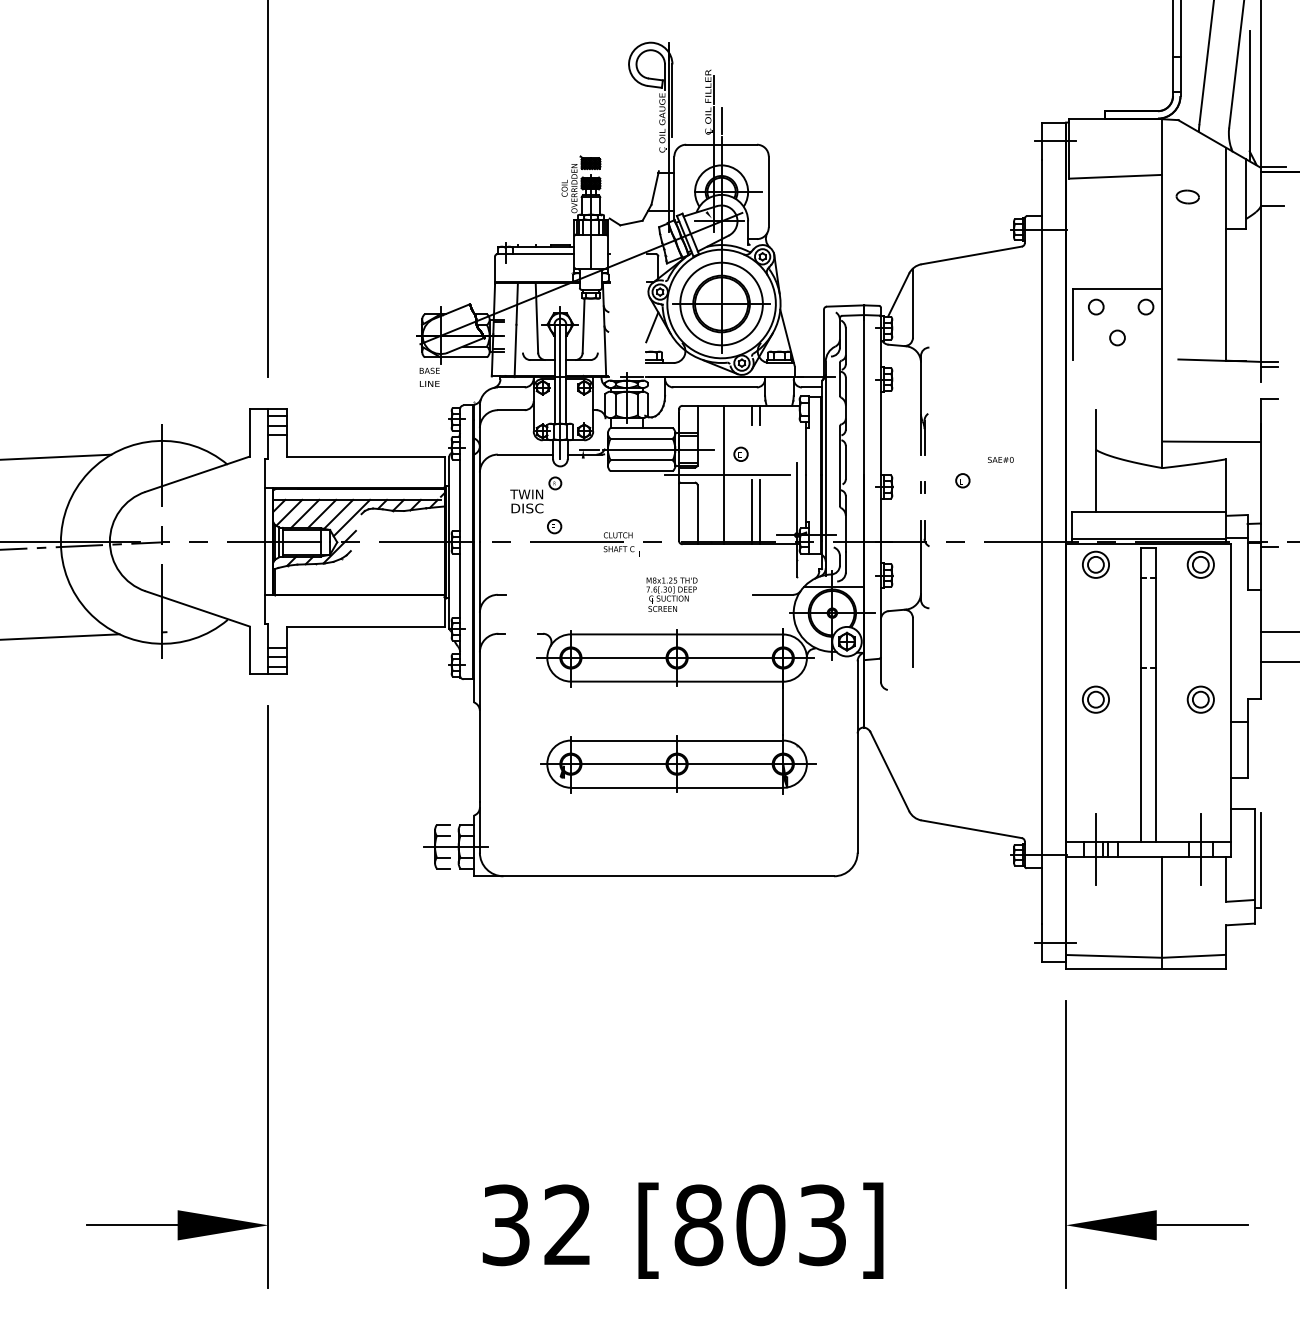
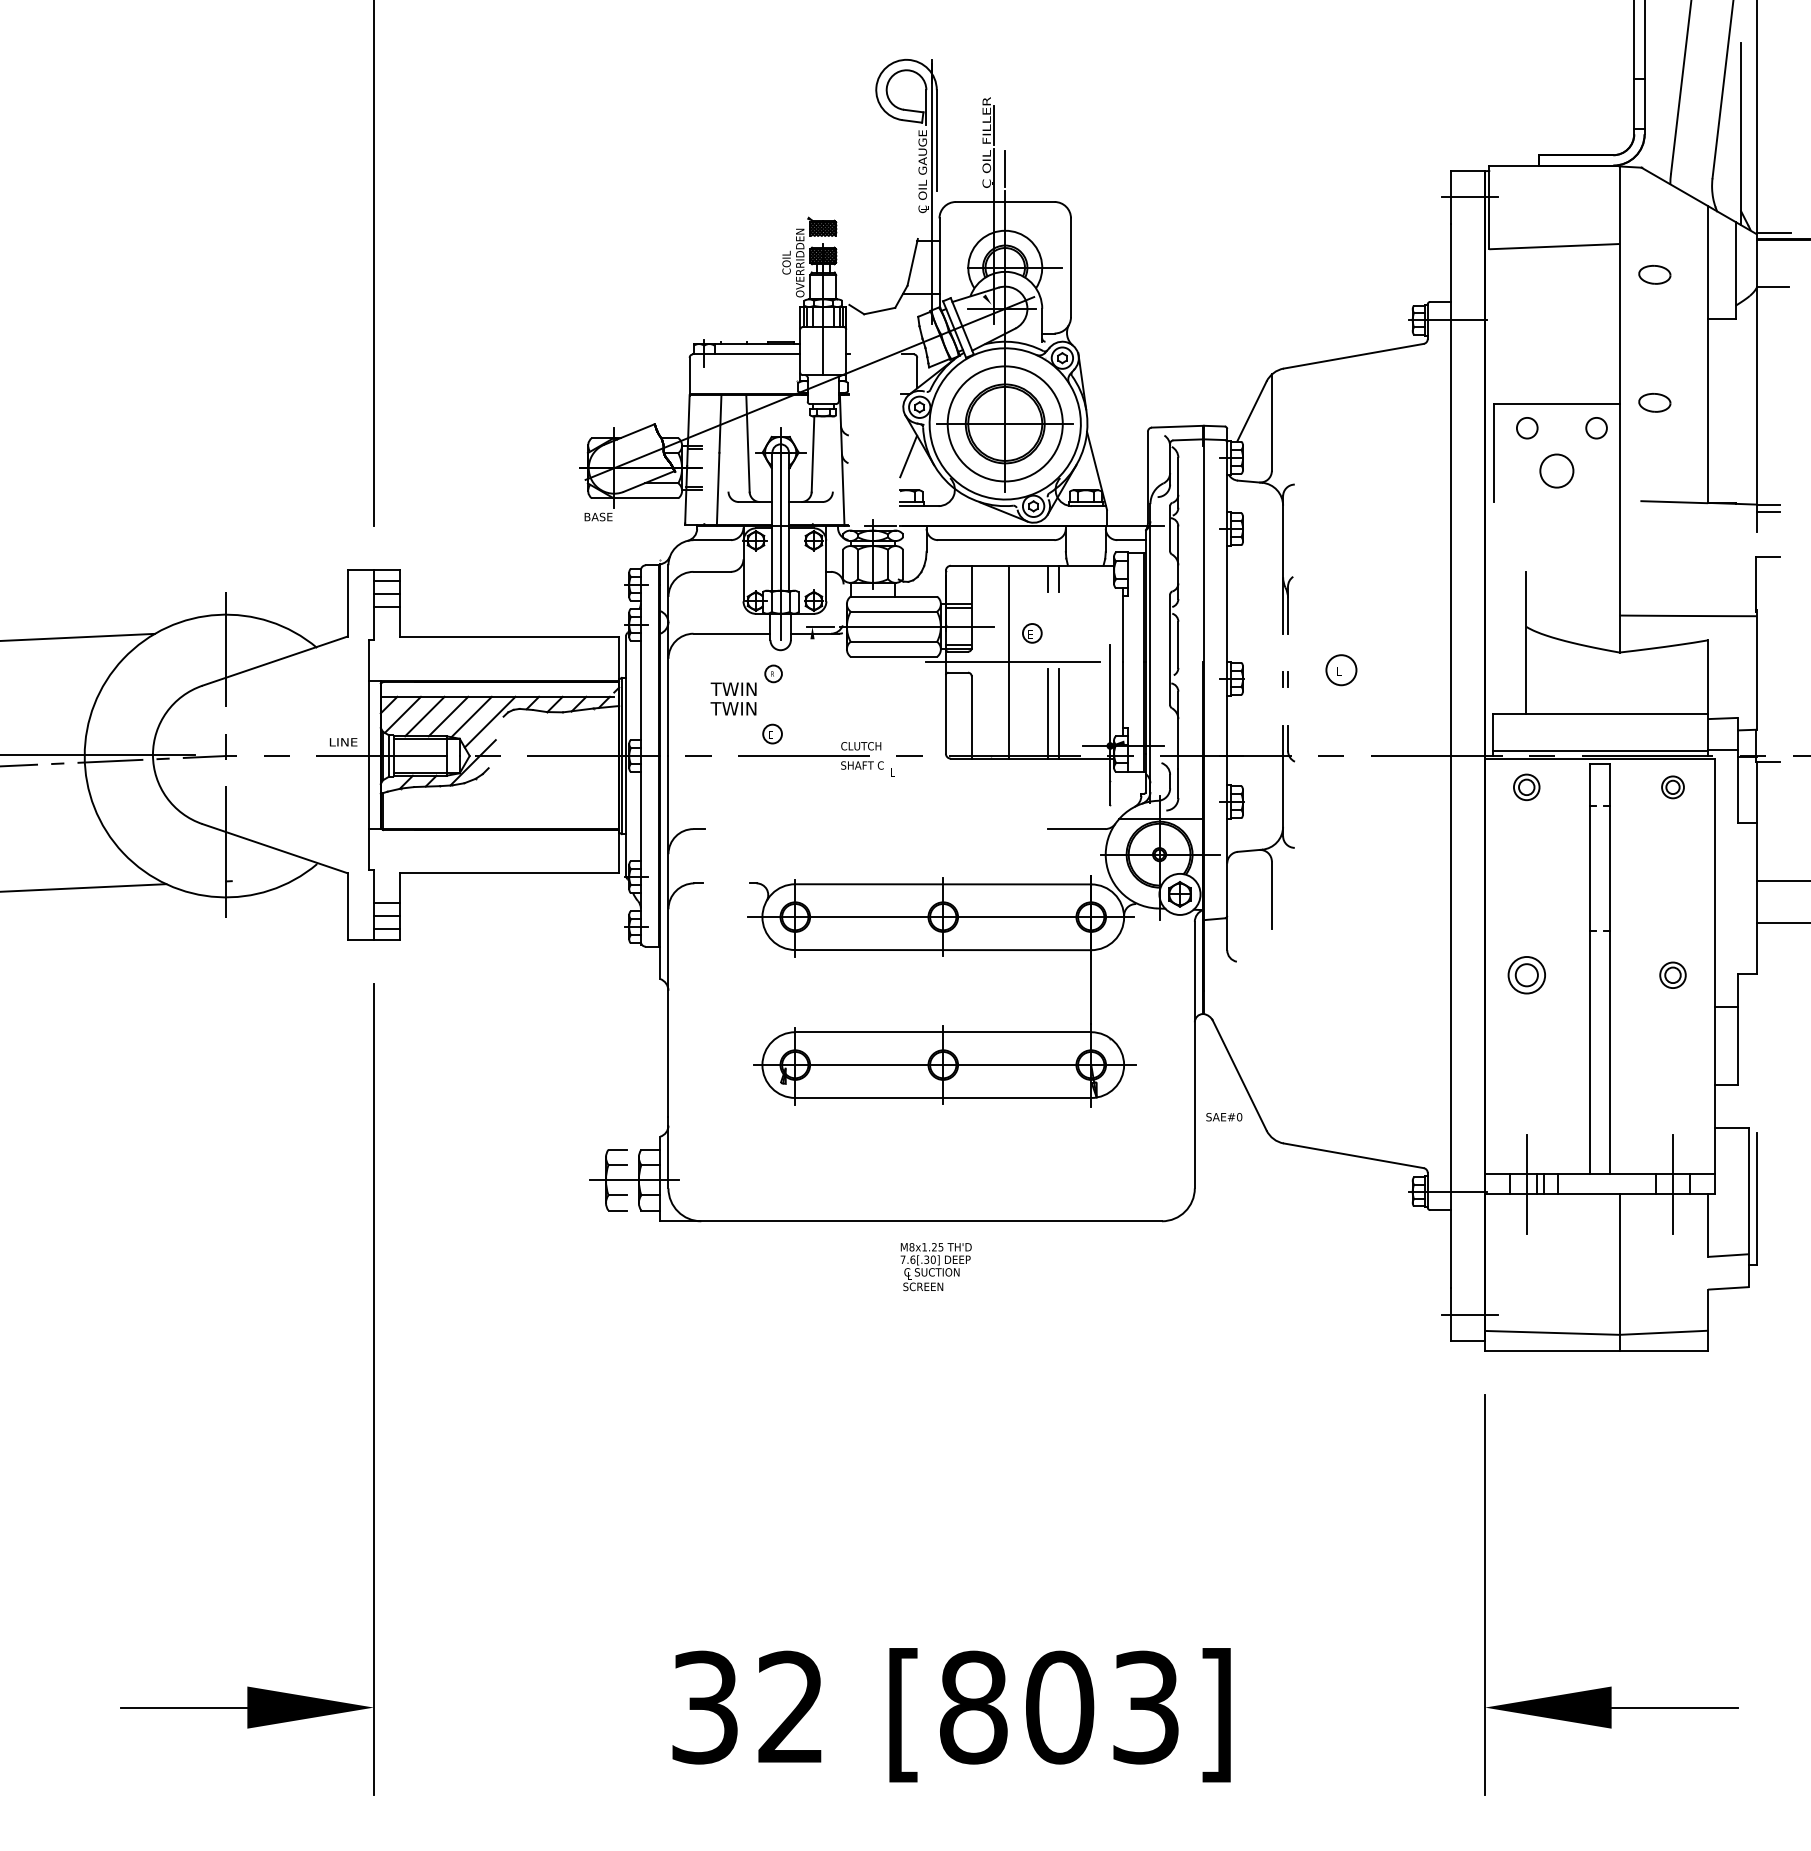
part: (1187, 288) -> (1654, 402), added
circle: (1117, 338) -> (1556, 471), size x1.6
text: (429, 384) -> (343, 742), moved
text: (1000, 460) -> (1224, 1117), moved
circle: (962, 480) -> (1341, 669), size x1.6
text: (526, 508) -> (733, 708), DISC -> TWIN
part: (1095, 564) -> (1526, 787), size x0.7
part: (1200, 564) -> (1672, 787), size x0.6
text: (671, 595) -> (935, 1267), moved
part: (1200, 699) -> (1672, 975), size x0.7

